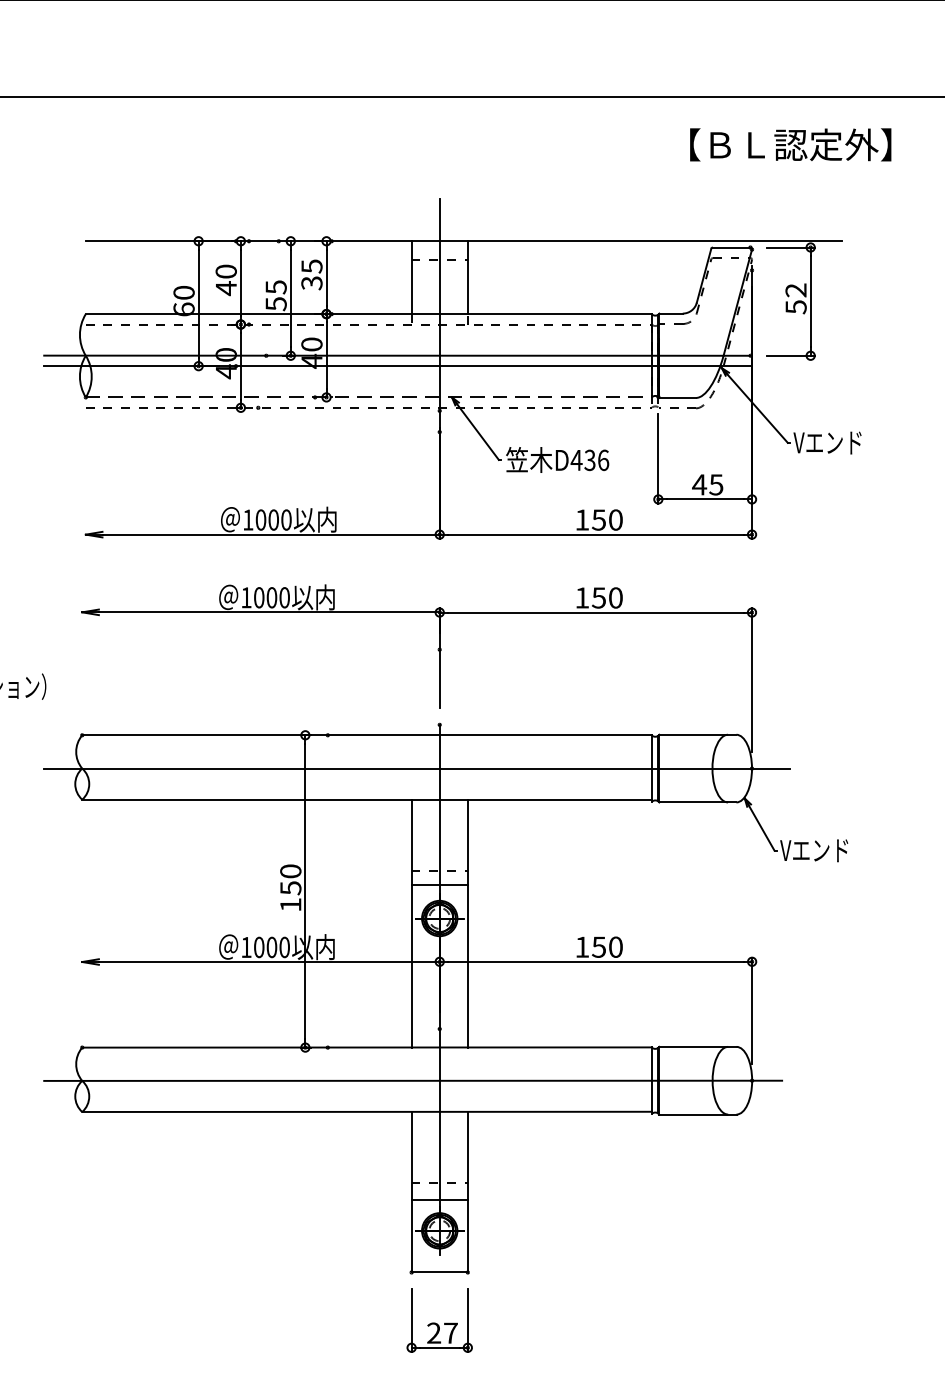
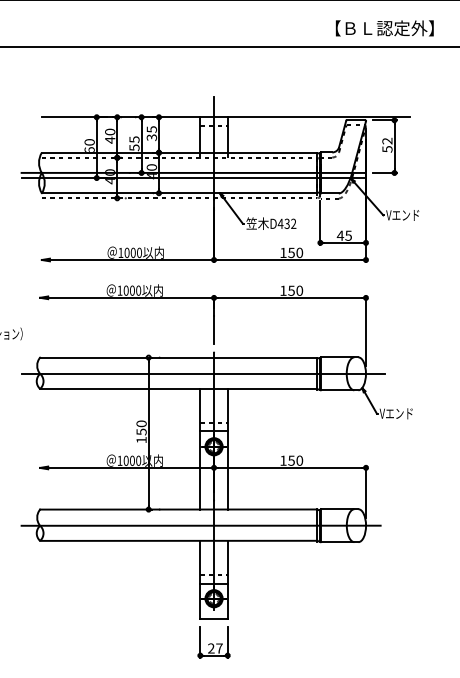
text: (790, 145) -> (384, 28), moved
line: (368, 397) -> (179, 193), dashed -> solid
text: (603, 459) -> (293, 223), D436 -> D432

